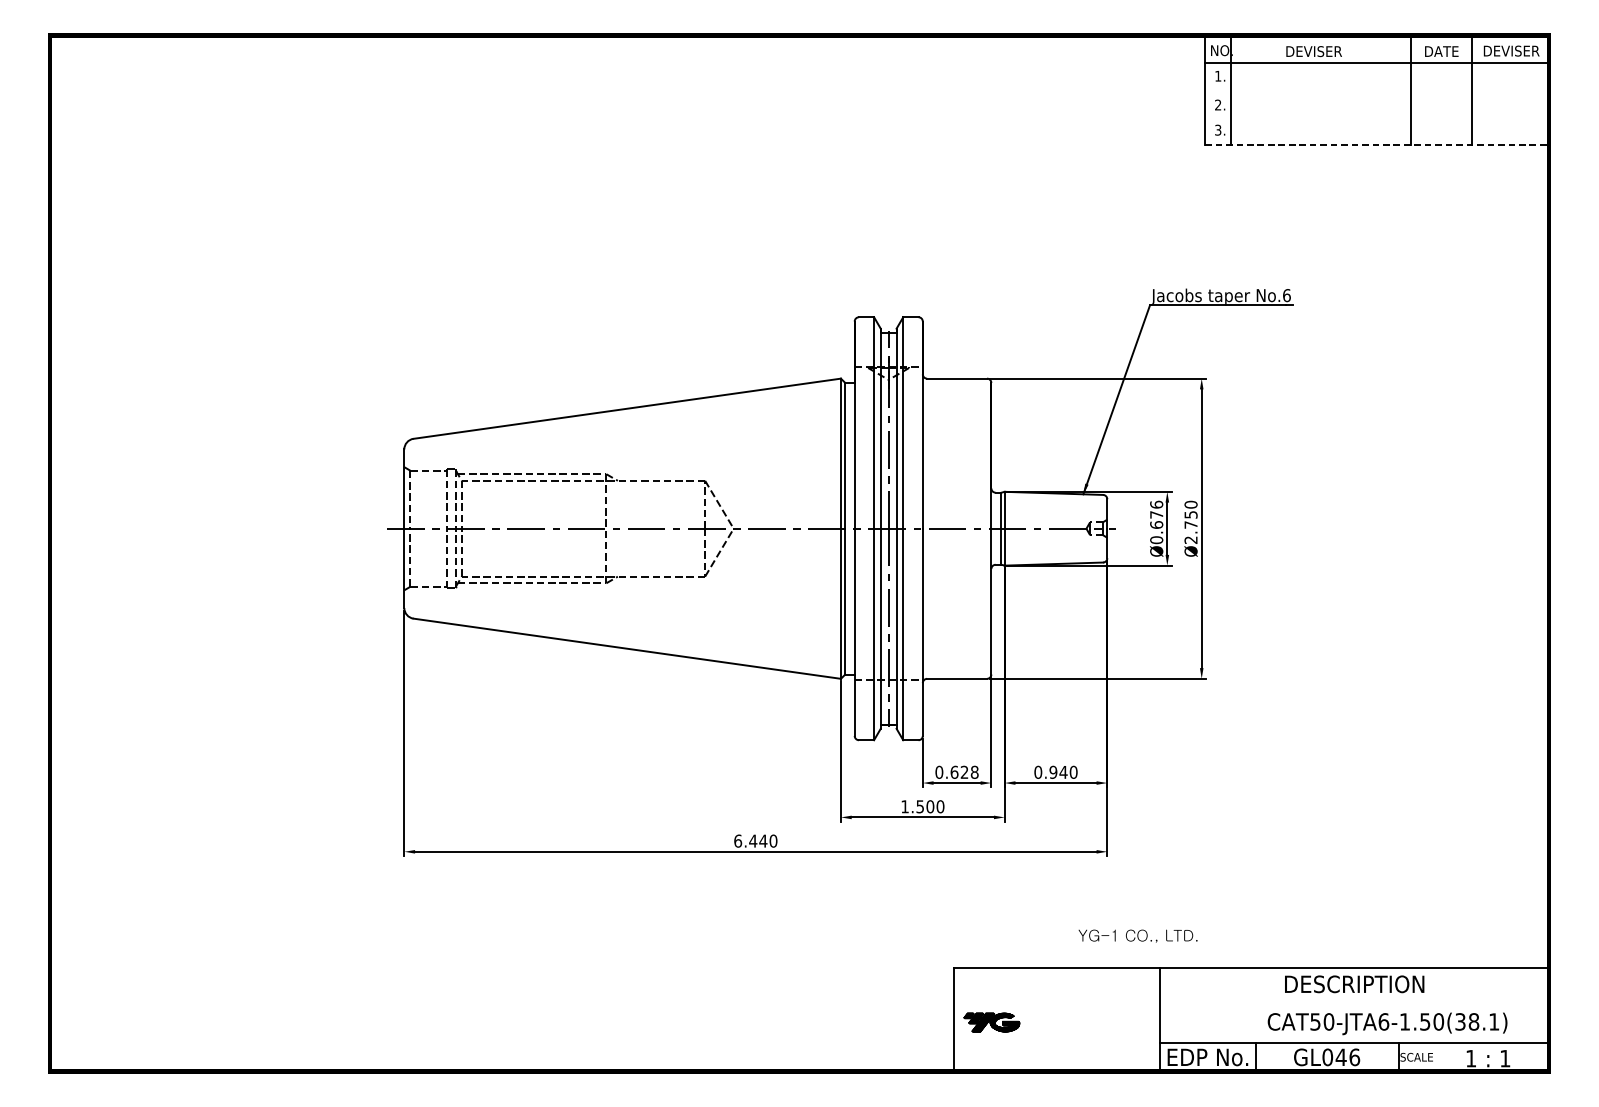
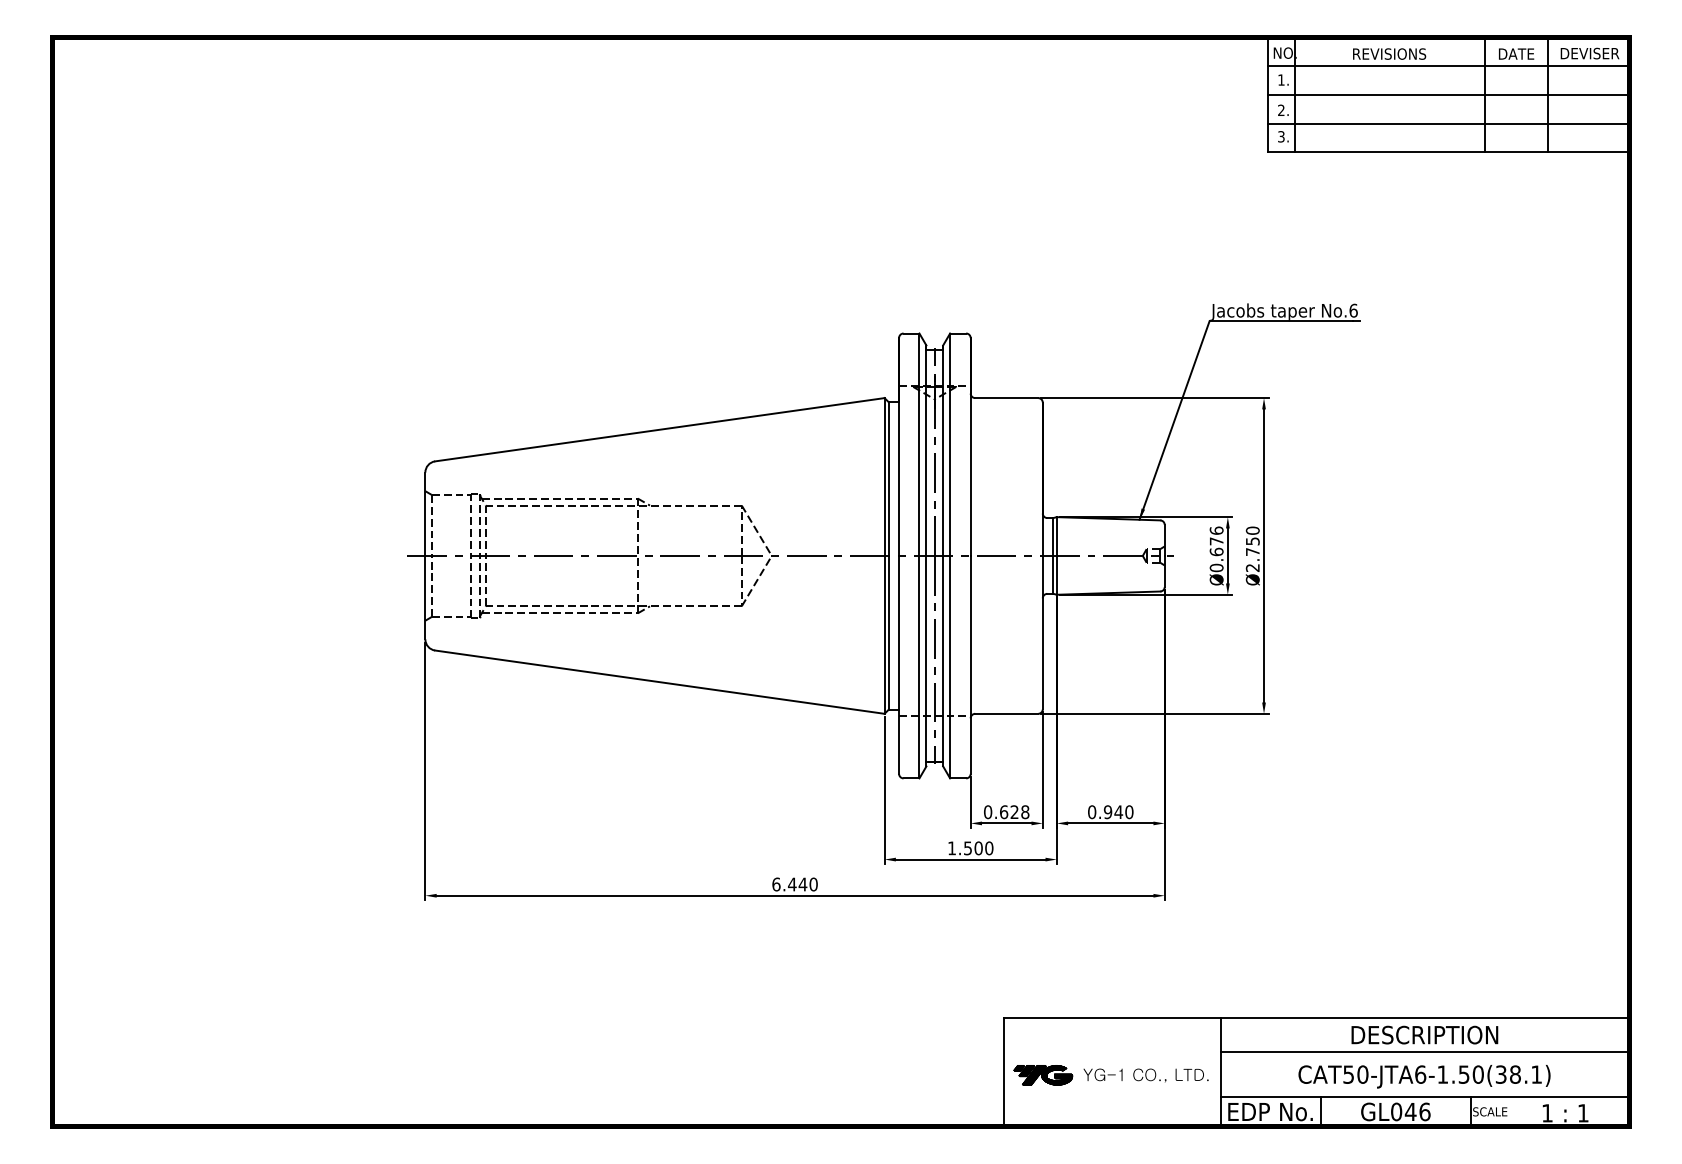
text: (1321, 51) -> (1390, 53), DEVISER -> REVISIONS
line: (1377, 90) -> (1448, 95), added
line: (1377, 118) -> (1448, 124), added
line: (1377, 145) -> (1448, 152), dashed -> solid
text: (1137, 936) -> (1145, 1075), moved
line: (1354, 1000) -> (1424, 1052), added
text: (1387, 1023) -> (1424, 1076), moved

